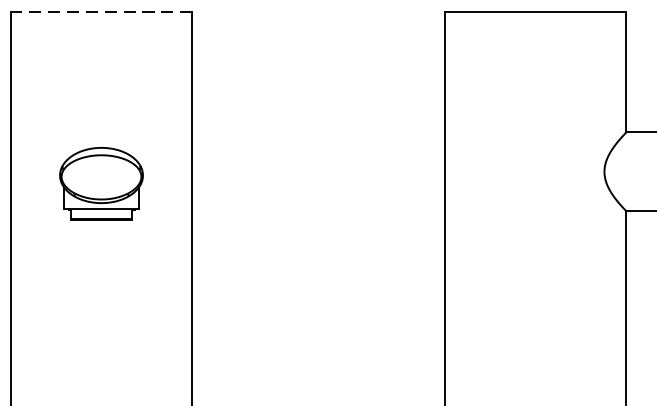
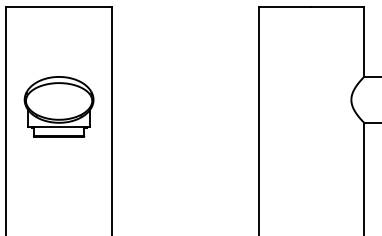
line: (102, 11) -> (59, 6), dashed -> solid
part: (100, 183) -> (58, 106), size x1.43

